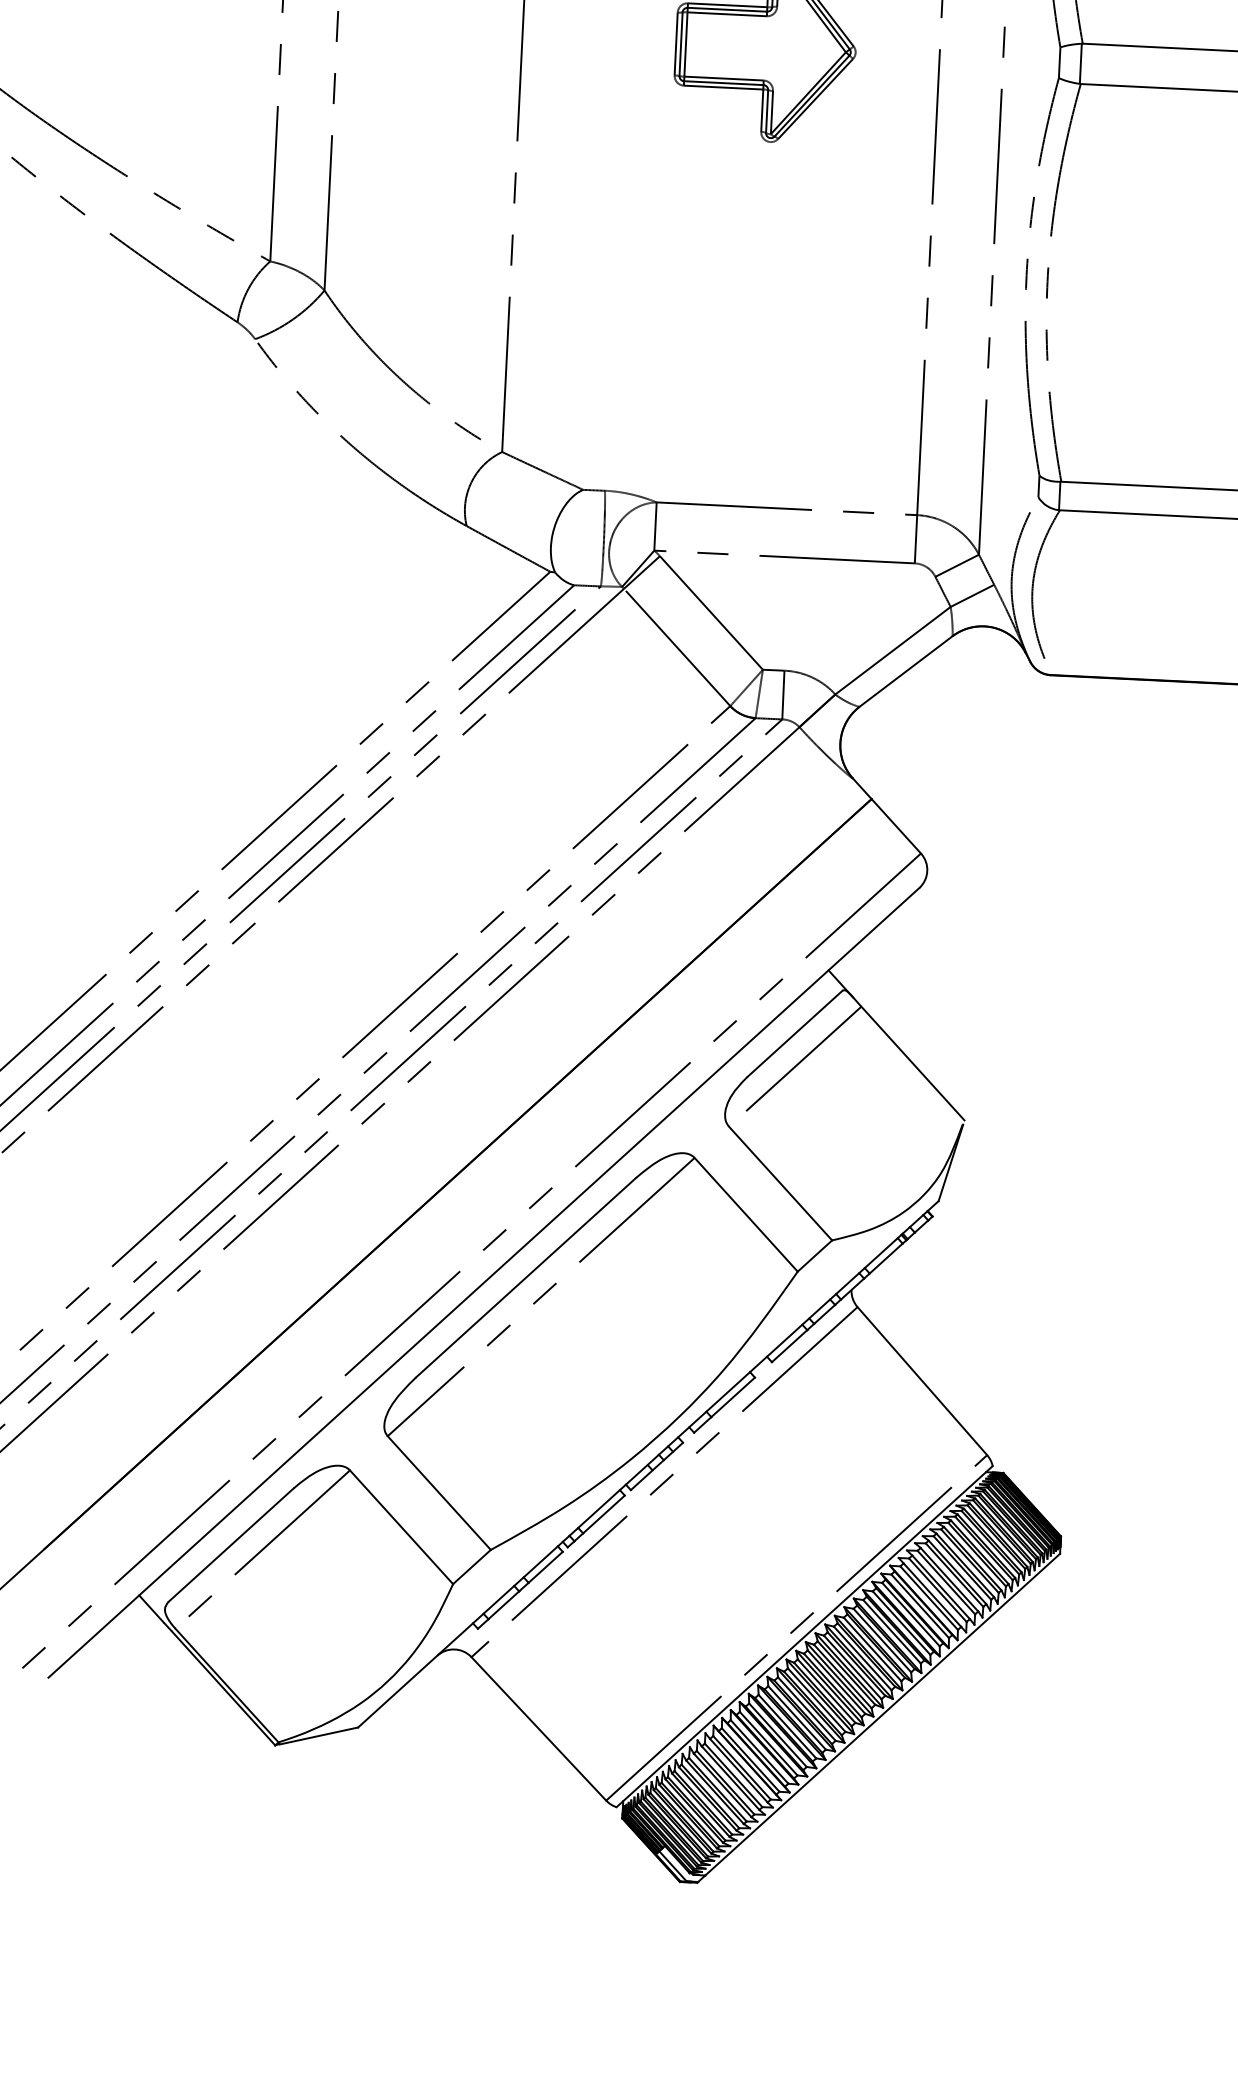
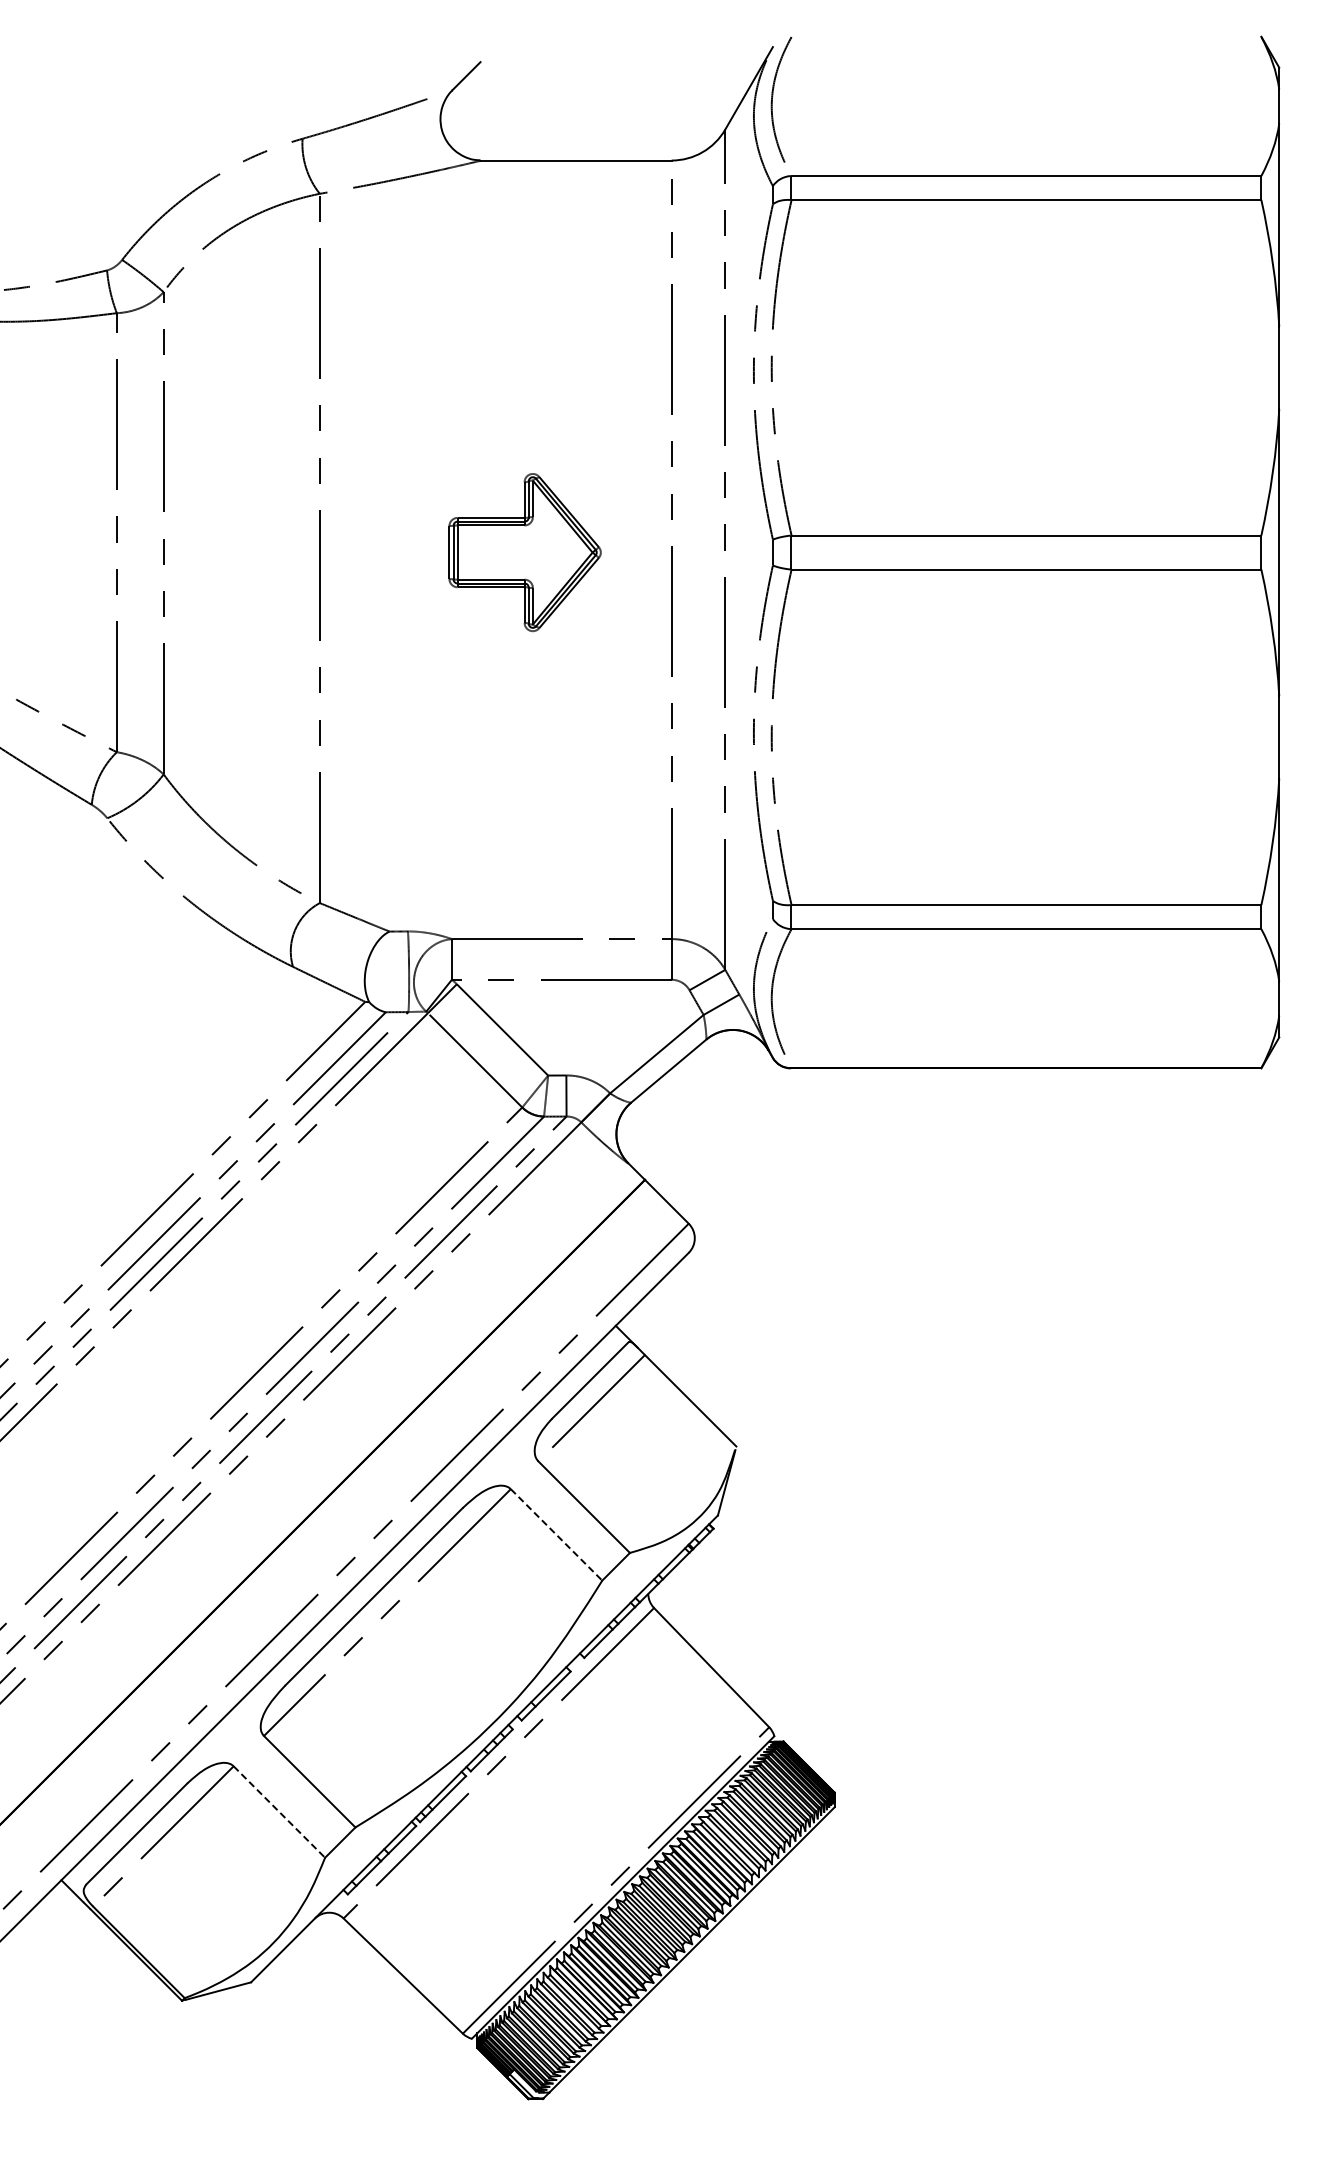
line: (746, 1214) -> (556, 1534), solid -> dashed
line: (401, 1527) -> (279, 1812), solid -> dashed

